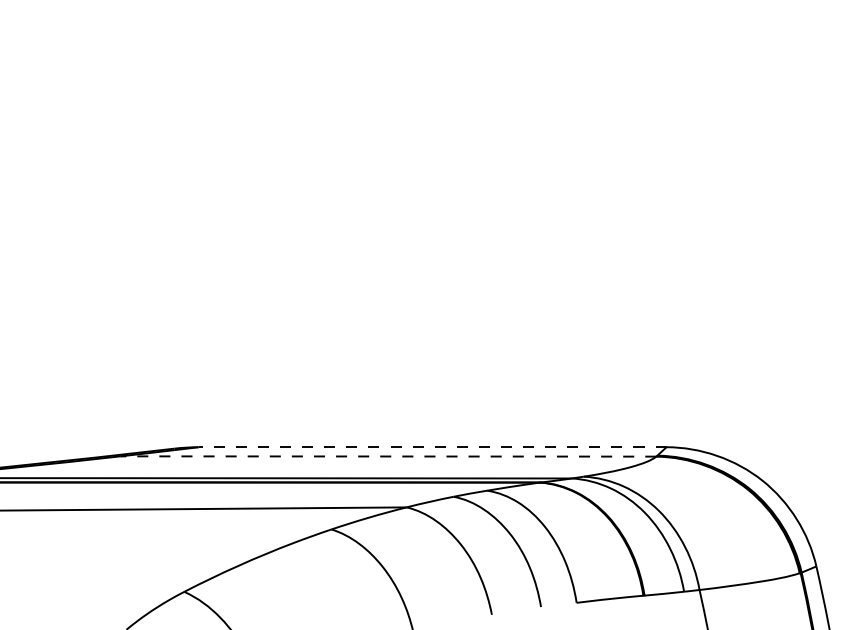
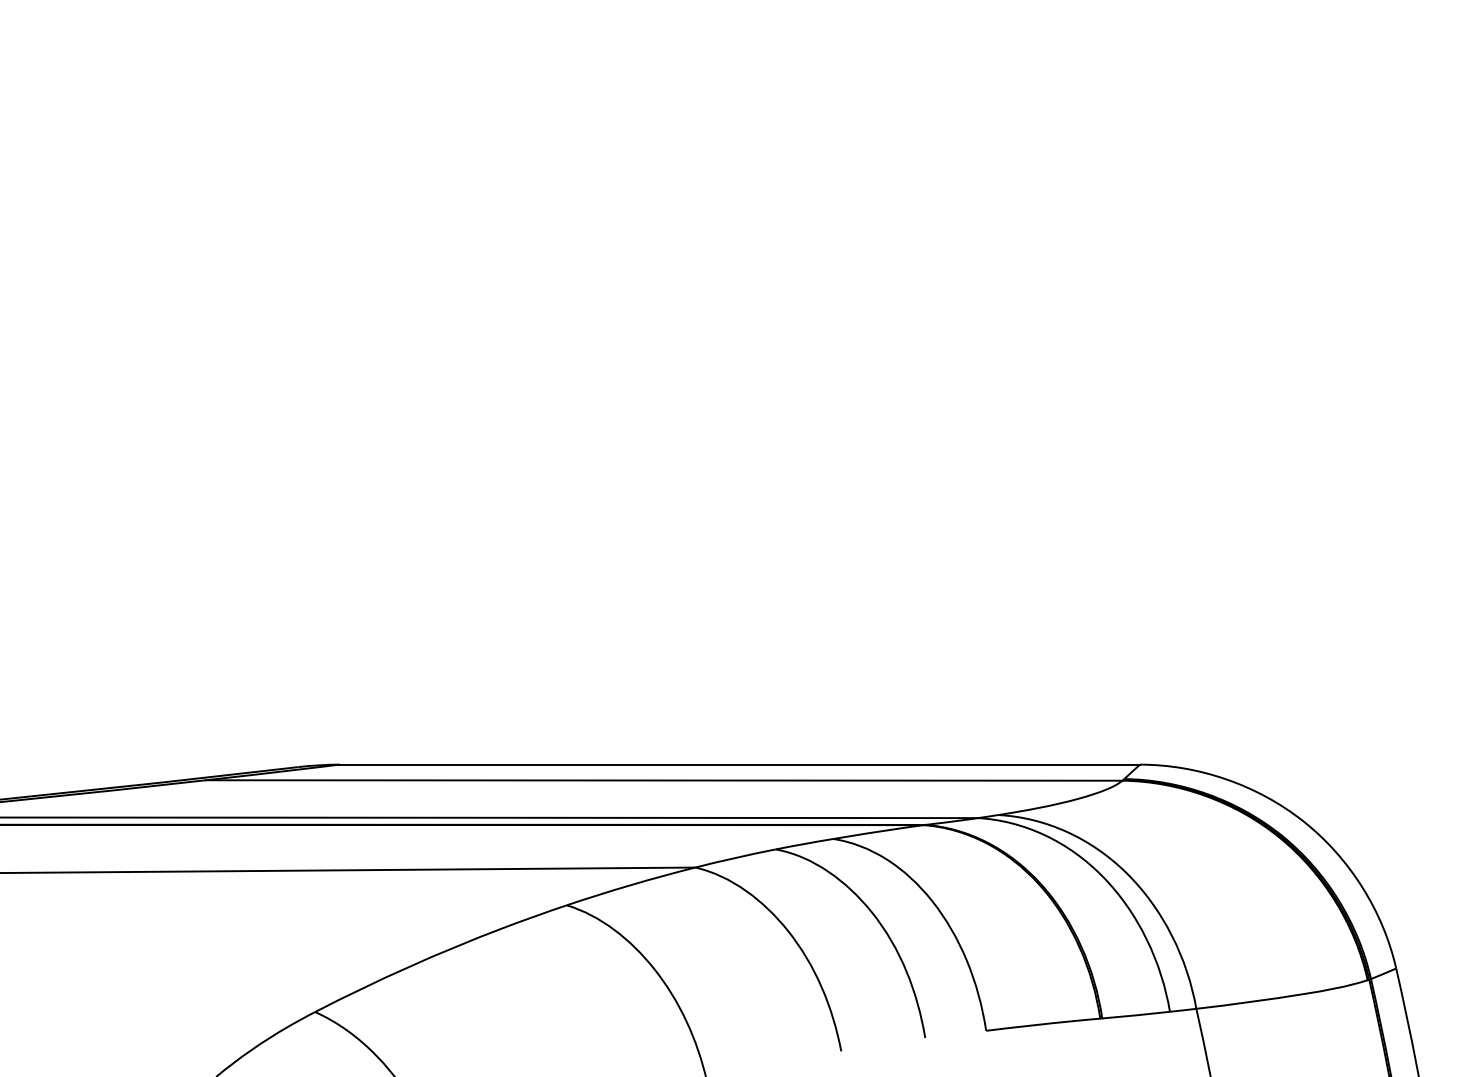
line: (432, 447) -> (739, 765), dashed -> solid
line: (388, 456) -> (664, 780), dashed -> solid

